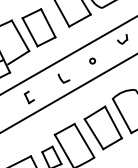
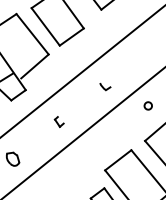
circle: (92, 60) -> (147, 105), moved
part: (63, 78) -> (104, 86), size x0.6
part: (28, 97) -> (58, 122), size x0.6

